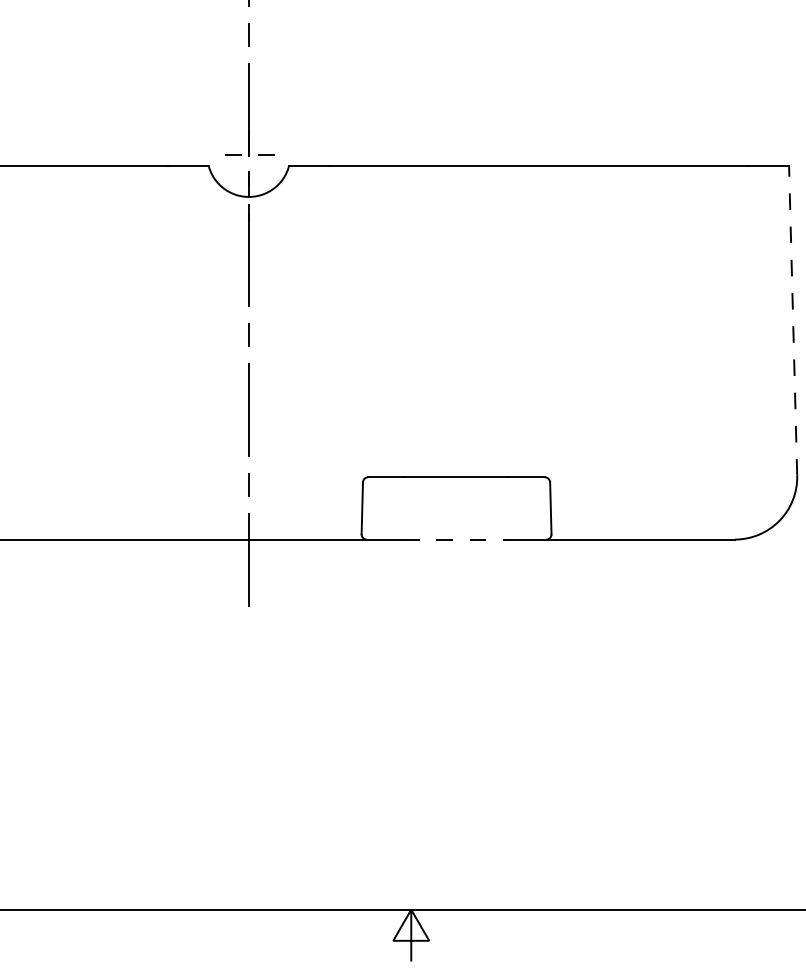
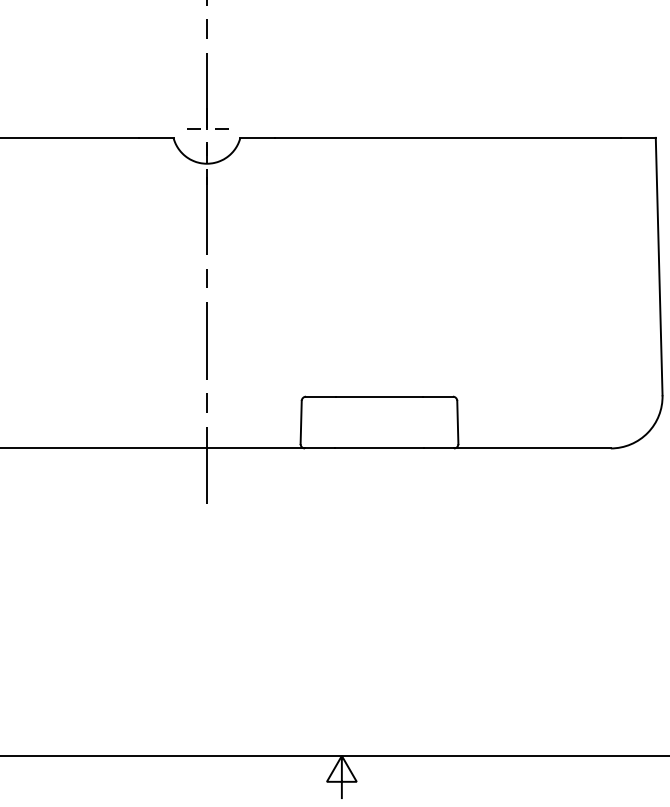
line: (793, 320) -> (659, 266), dashed -> solid
line: (457, 539) -> (380, 448), dashed -> solid

